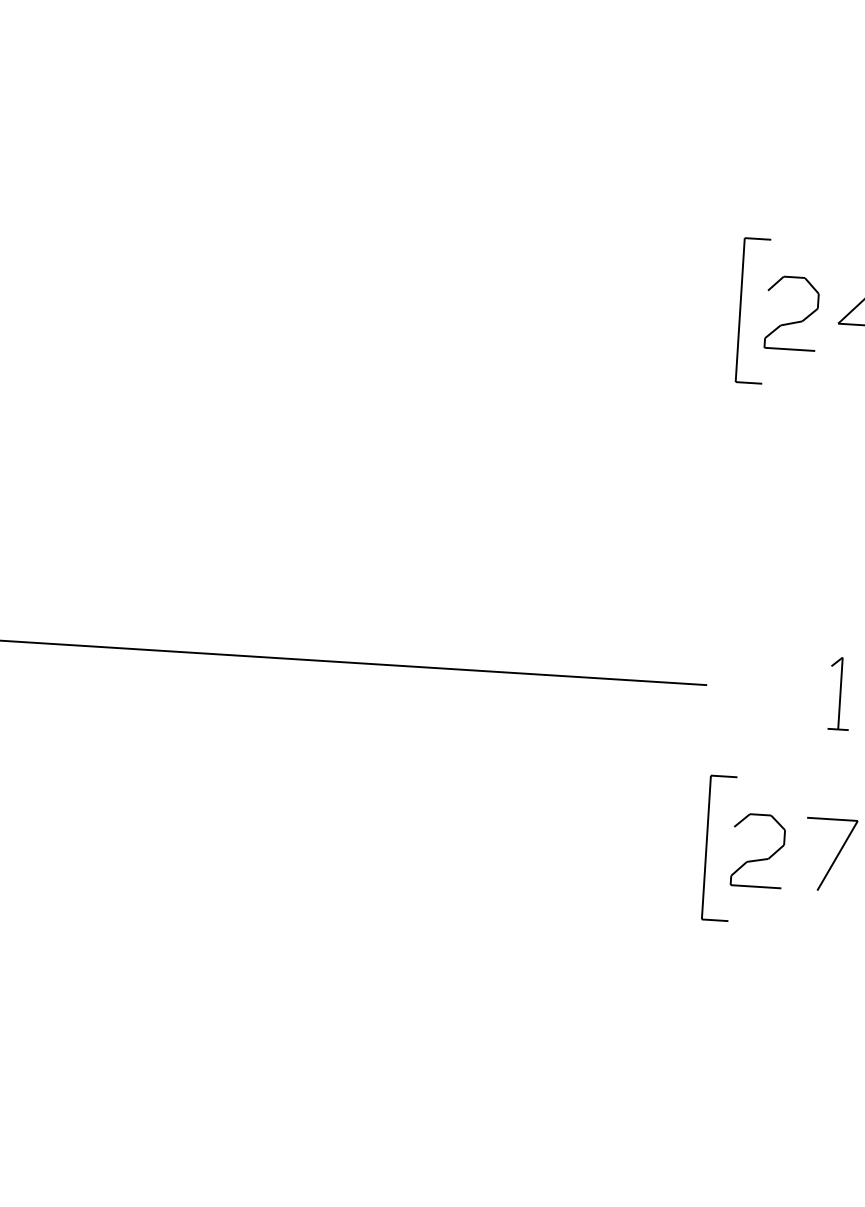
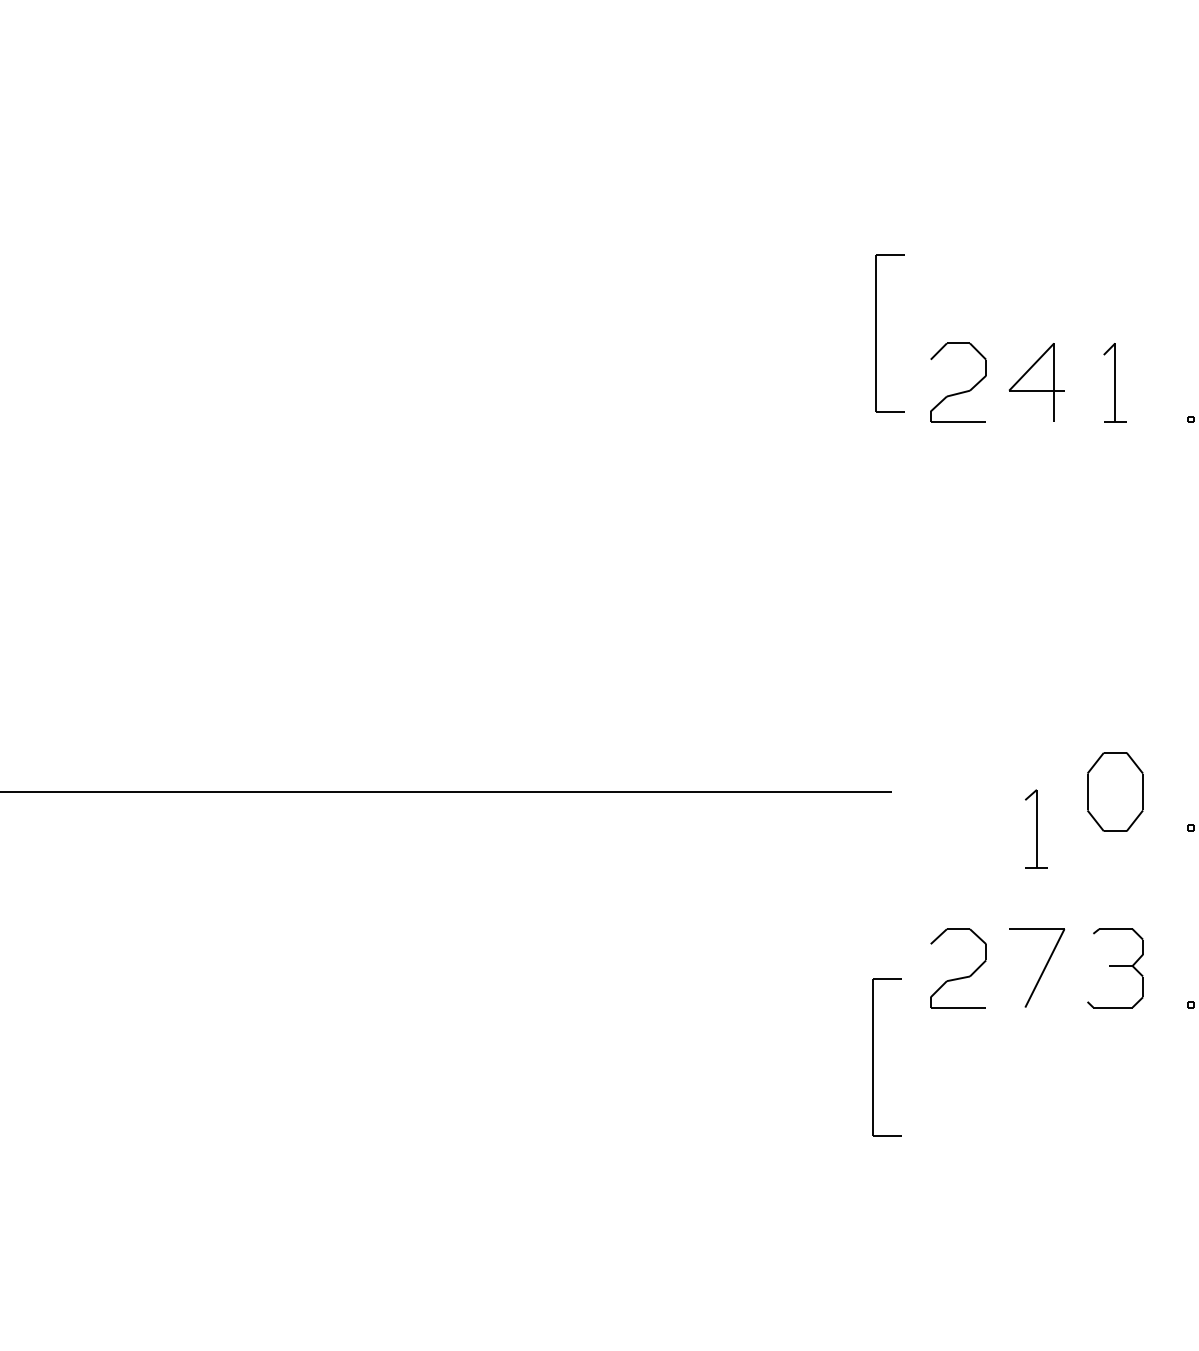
part: (740, 309) -> (876, 333), moved
part: (840, 693) -> (1036, 828), moved
part: (706, 847) -> (873, 1057), moved

